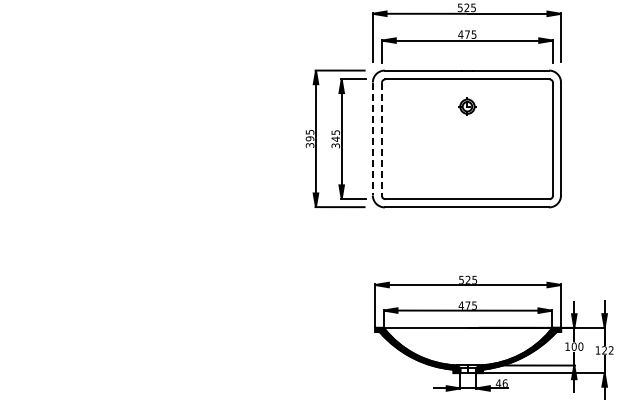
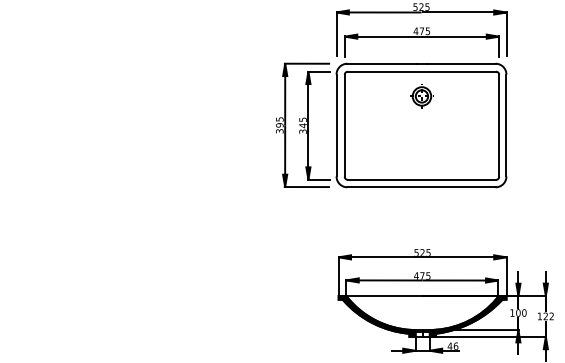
part: (467, 106) -> (421, 96), size x1.43
line: (372, 139) -> (336, 125), dashed -> solid
line: (381, 139) -> (344, 125), dashed -> solid

